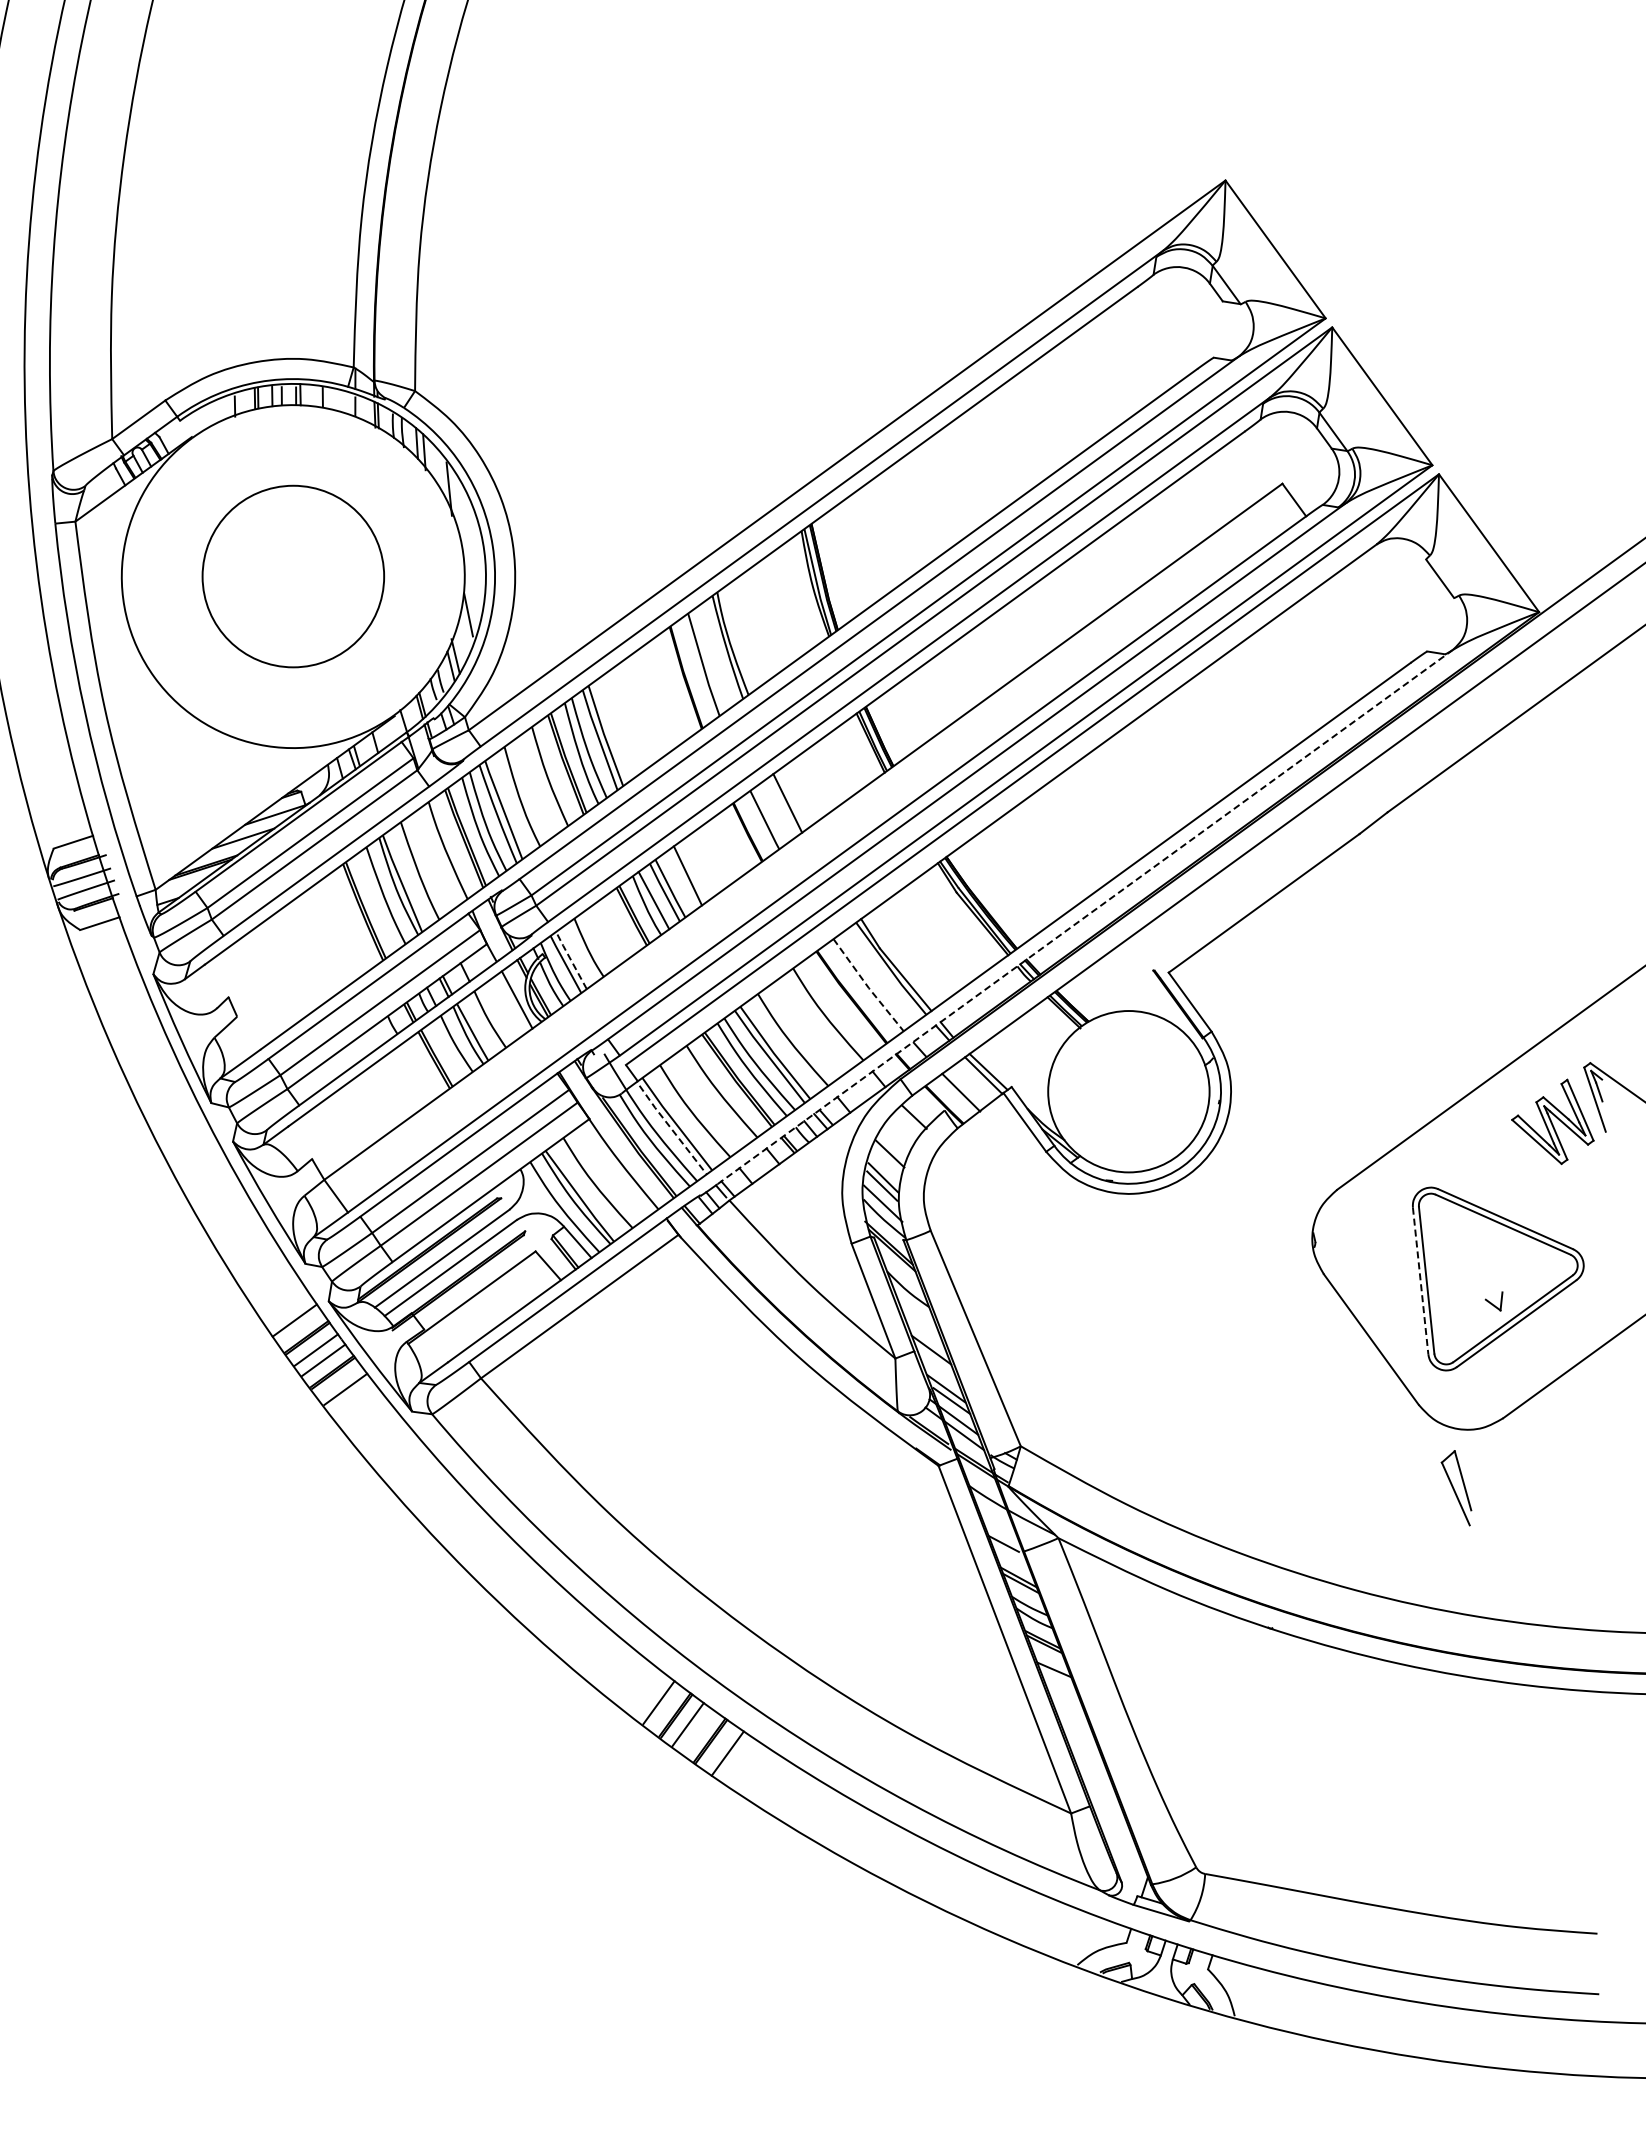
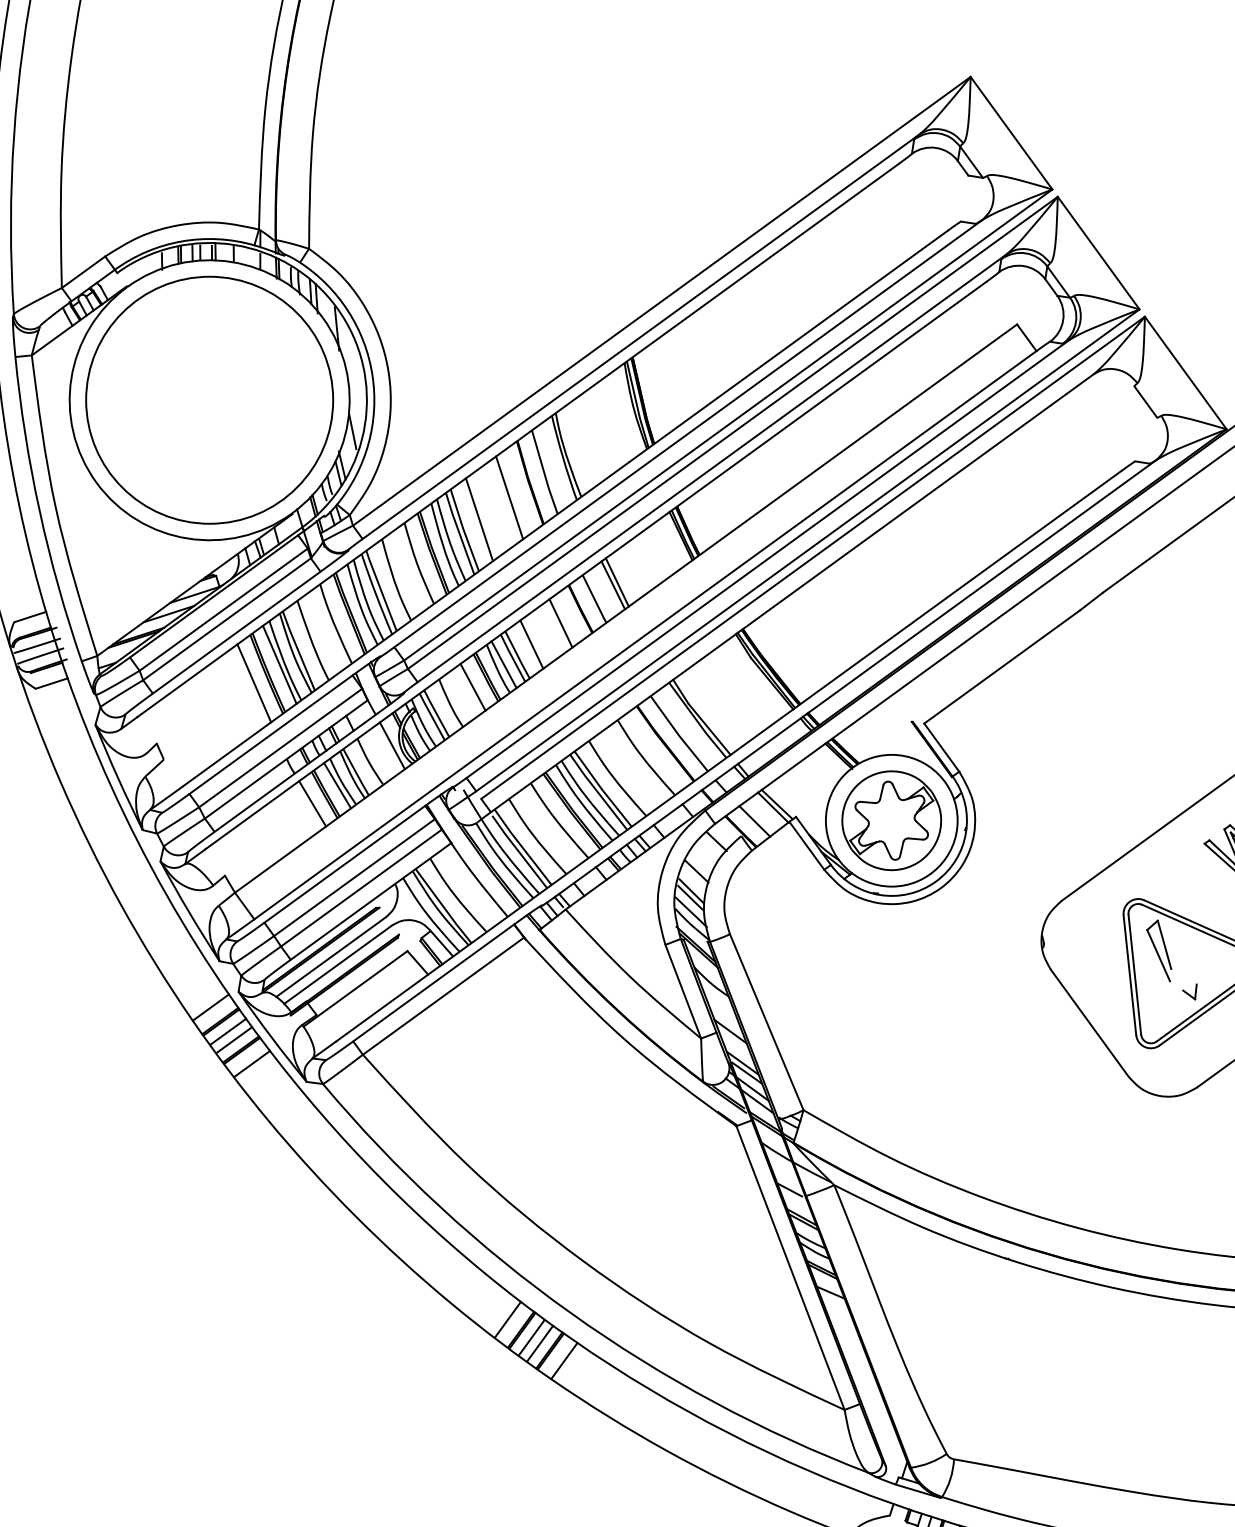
circle: (293, 576) -> (209, 400), size x1.67
line: (660, 695) -> (509, 497), added
line: (623, 722) -> (479, 519), added
line: (792, 799) -> (617, 582), added
line: (723, 849) -> (560, 623), added
line: (378, 900) -> (279, 664), added
line: (1085, 916) -> (856, 677), dashed -> solid
line: (347, 923) -> (253, 683), added
line: (615, 927) -> (472, 686), added
line: (570, 959) -> (435, 712), dashed -> solid
line: (867, 986) -> (678, 734), dashed -> solid
line: (449, 1048) -> (337, 785), added
line: (418, 1070) -> (311, 803), added
part: (1128, 1091) -> (891, 820), added
line: (672, 1129) -> (519, 851), dashed -> solid
line: (1420, 1280) -> (1129, 974), dashed -> solid
part: (1456, 1488) -> (1159, 951), moved
line: (698, 1731) -> (540, 1343), added

